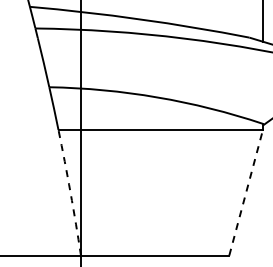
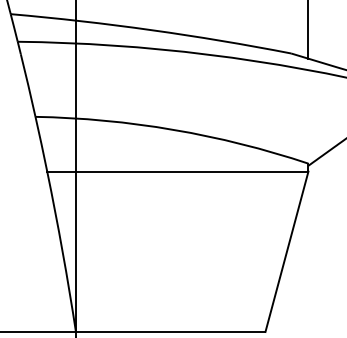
arc: (70, 192) -> (62, 251), dashed -> solid
line: (246, 192) -> (287, 251), dashed -> solid

